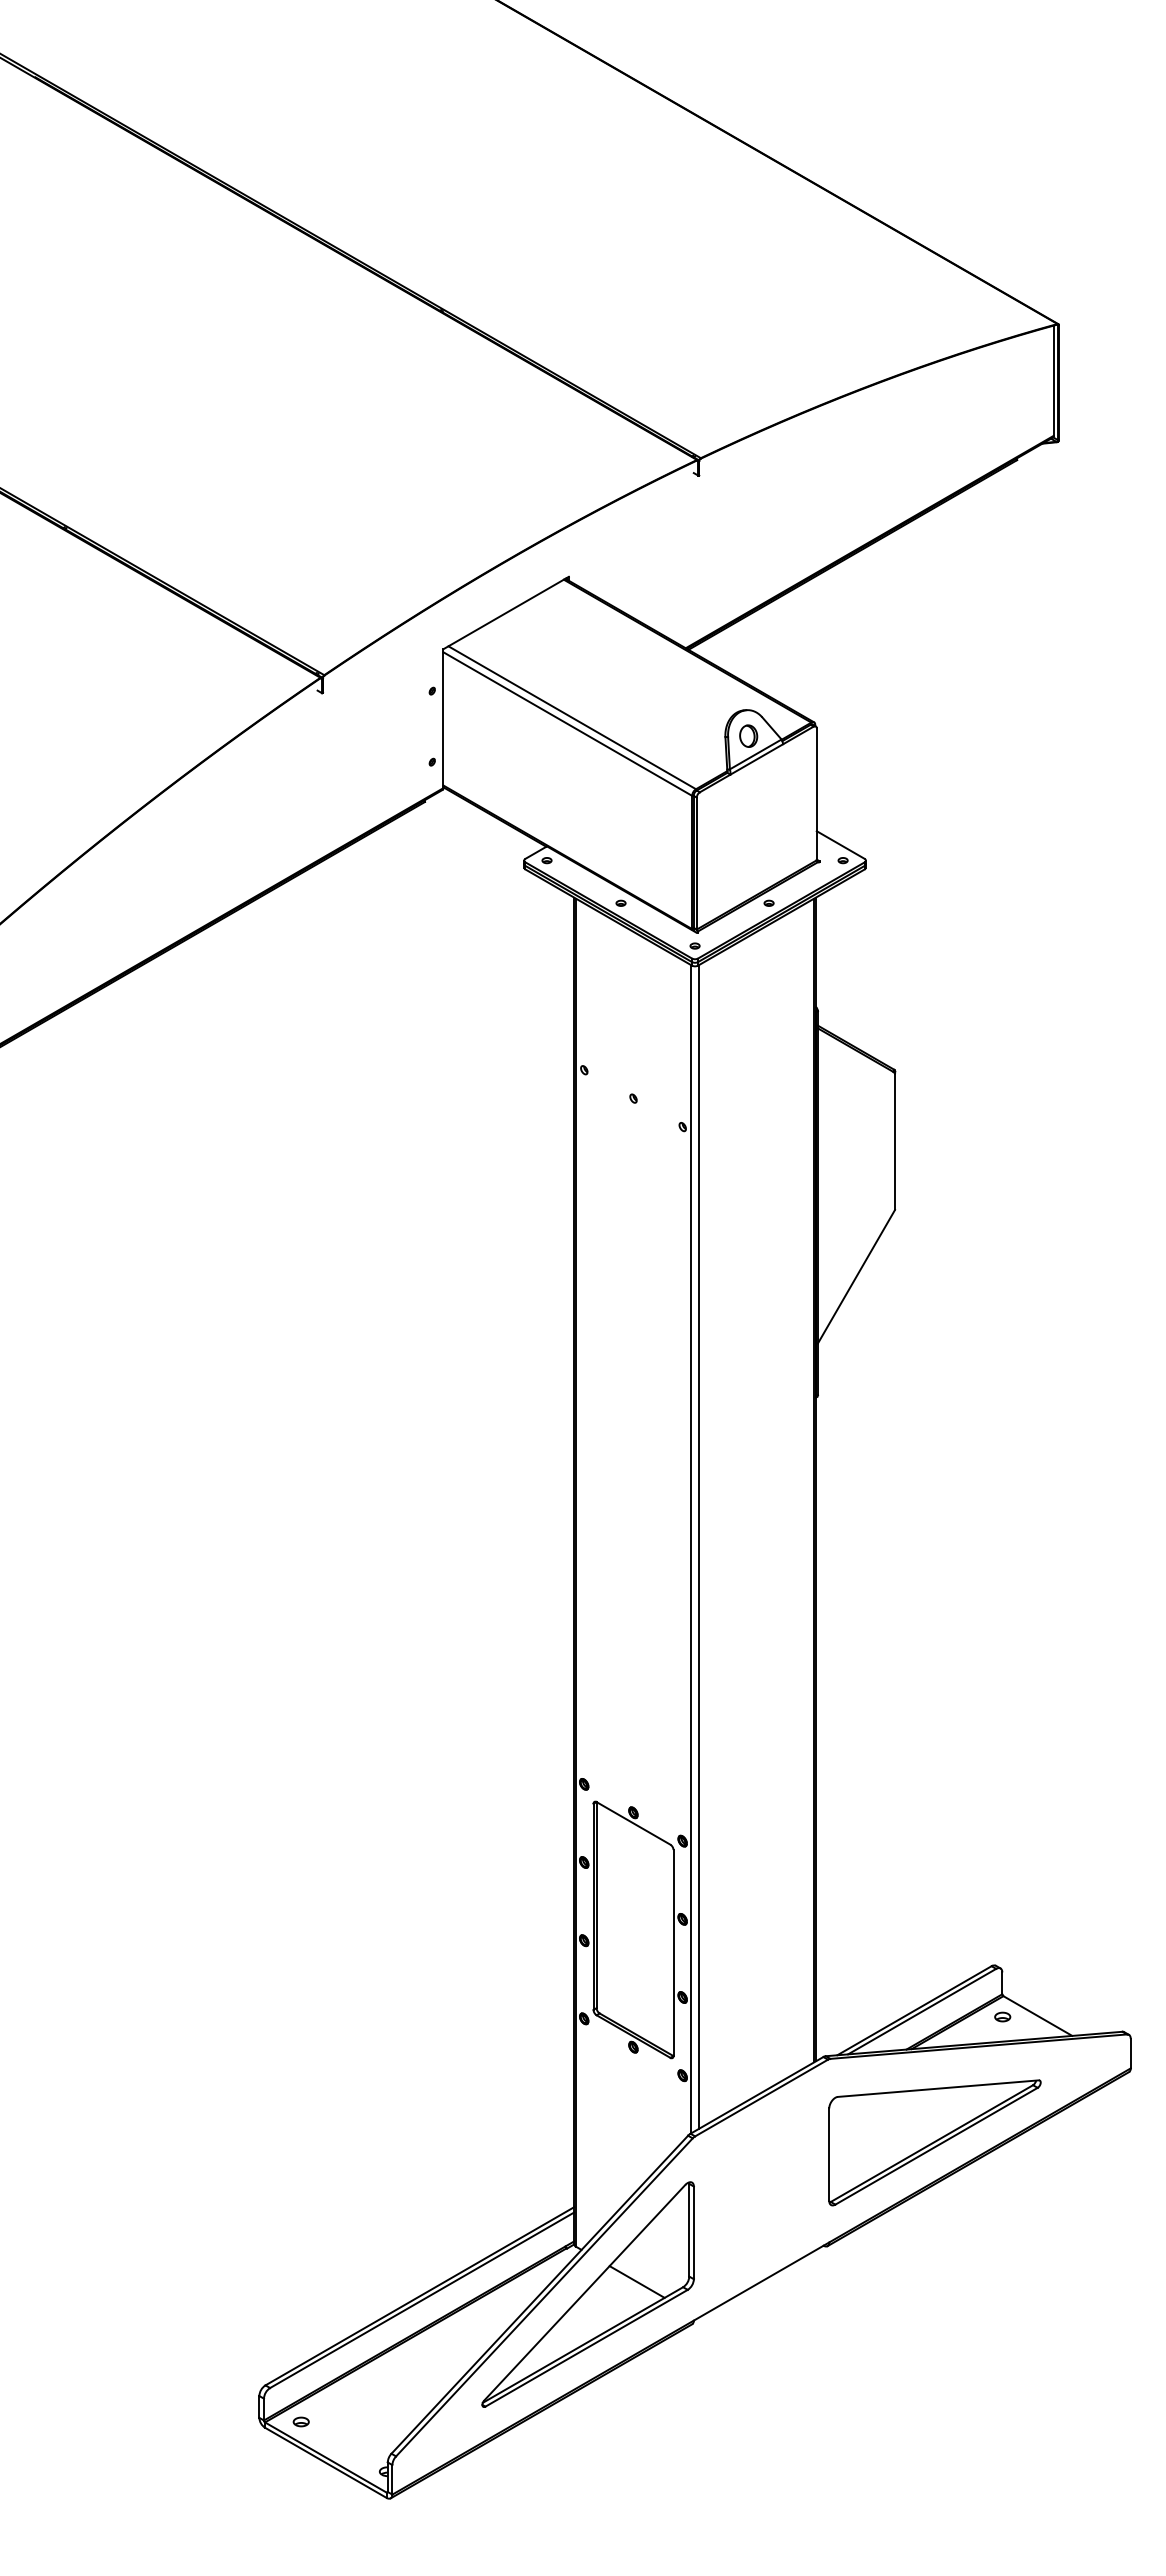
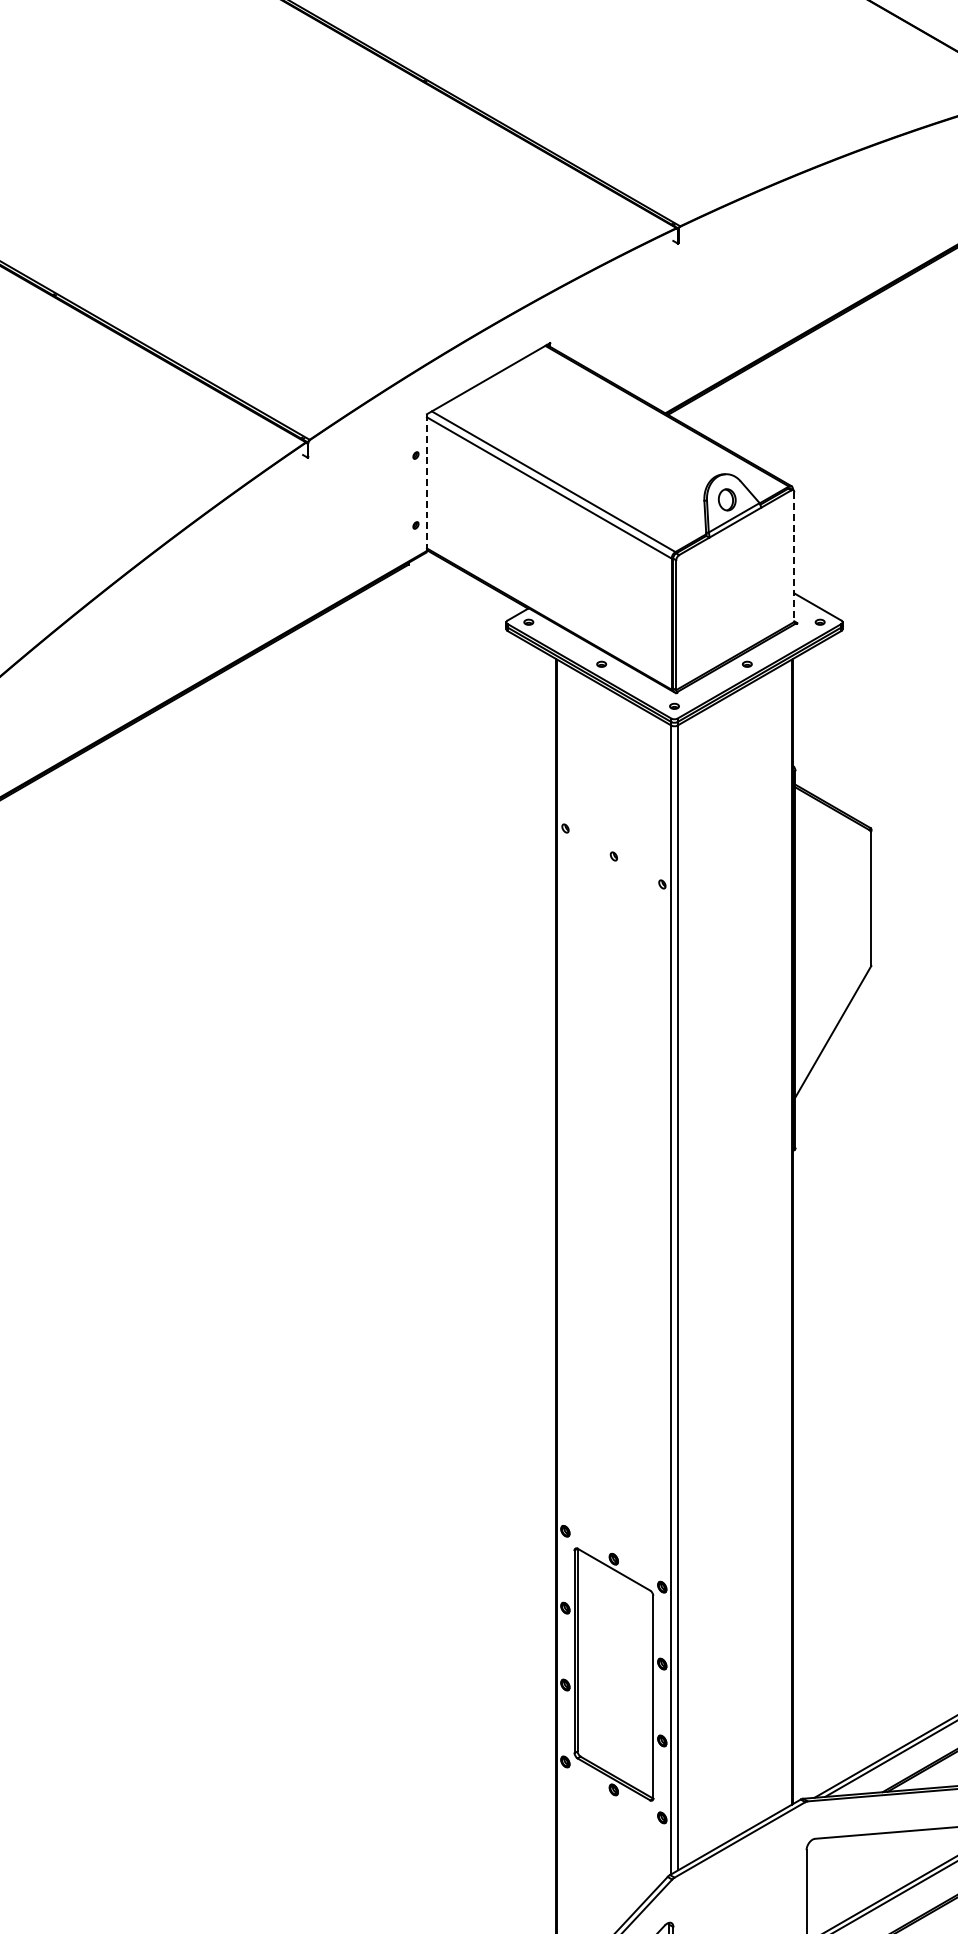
line: (443, 718) -> (426, 482), solid -> dashed
line: (816, 794) -> (793, 557), solid -> dashed

